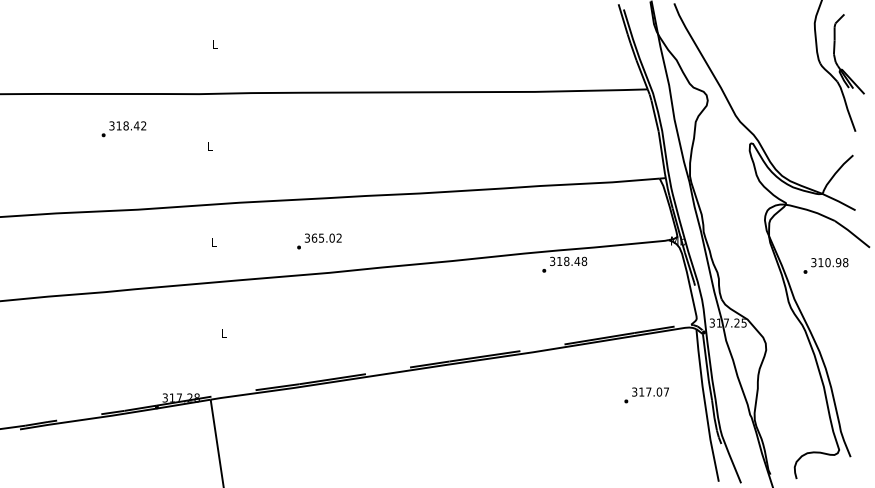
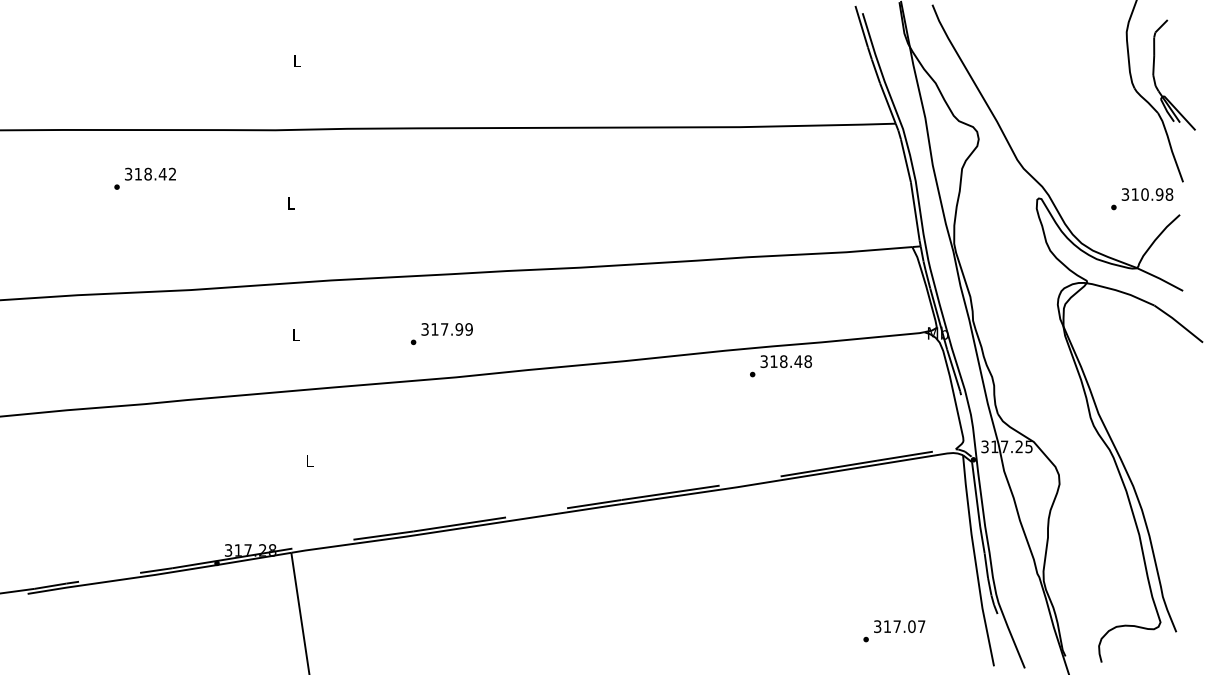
text: (123, 129) -> (144, 179), moved
text: (326, 237) -> (451, 328), 365.02 -> 317.99
text: (825, 265) -> (1141, 198), moved
text: (646, 395) -> (894, 631), moved

